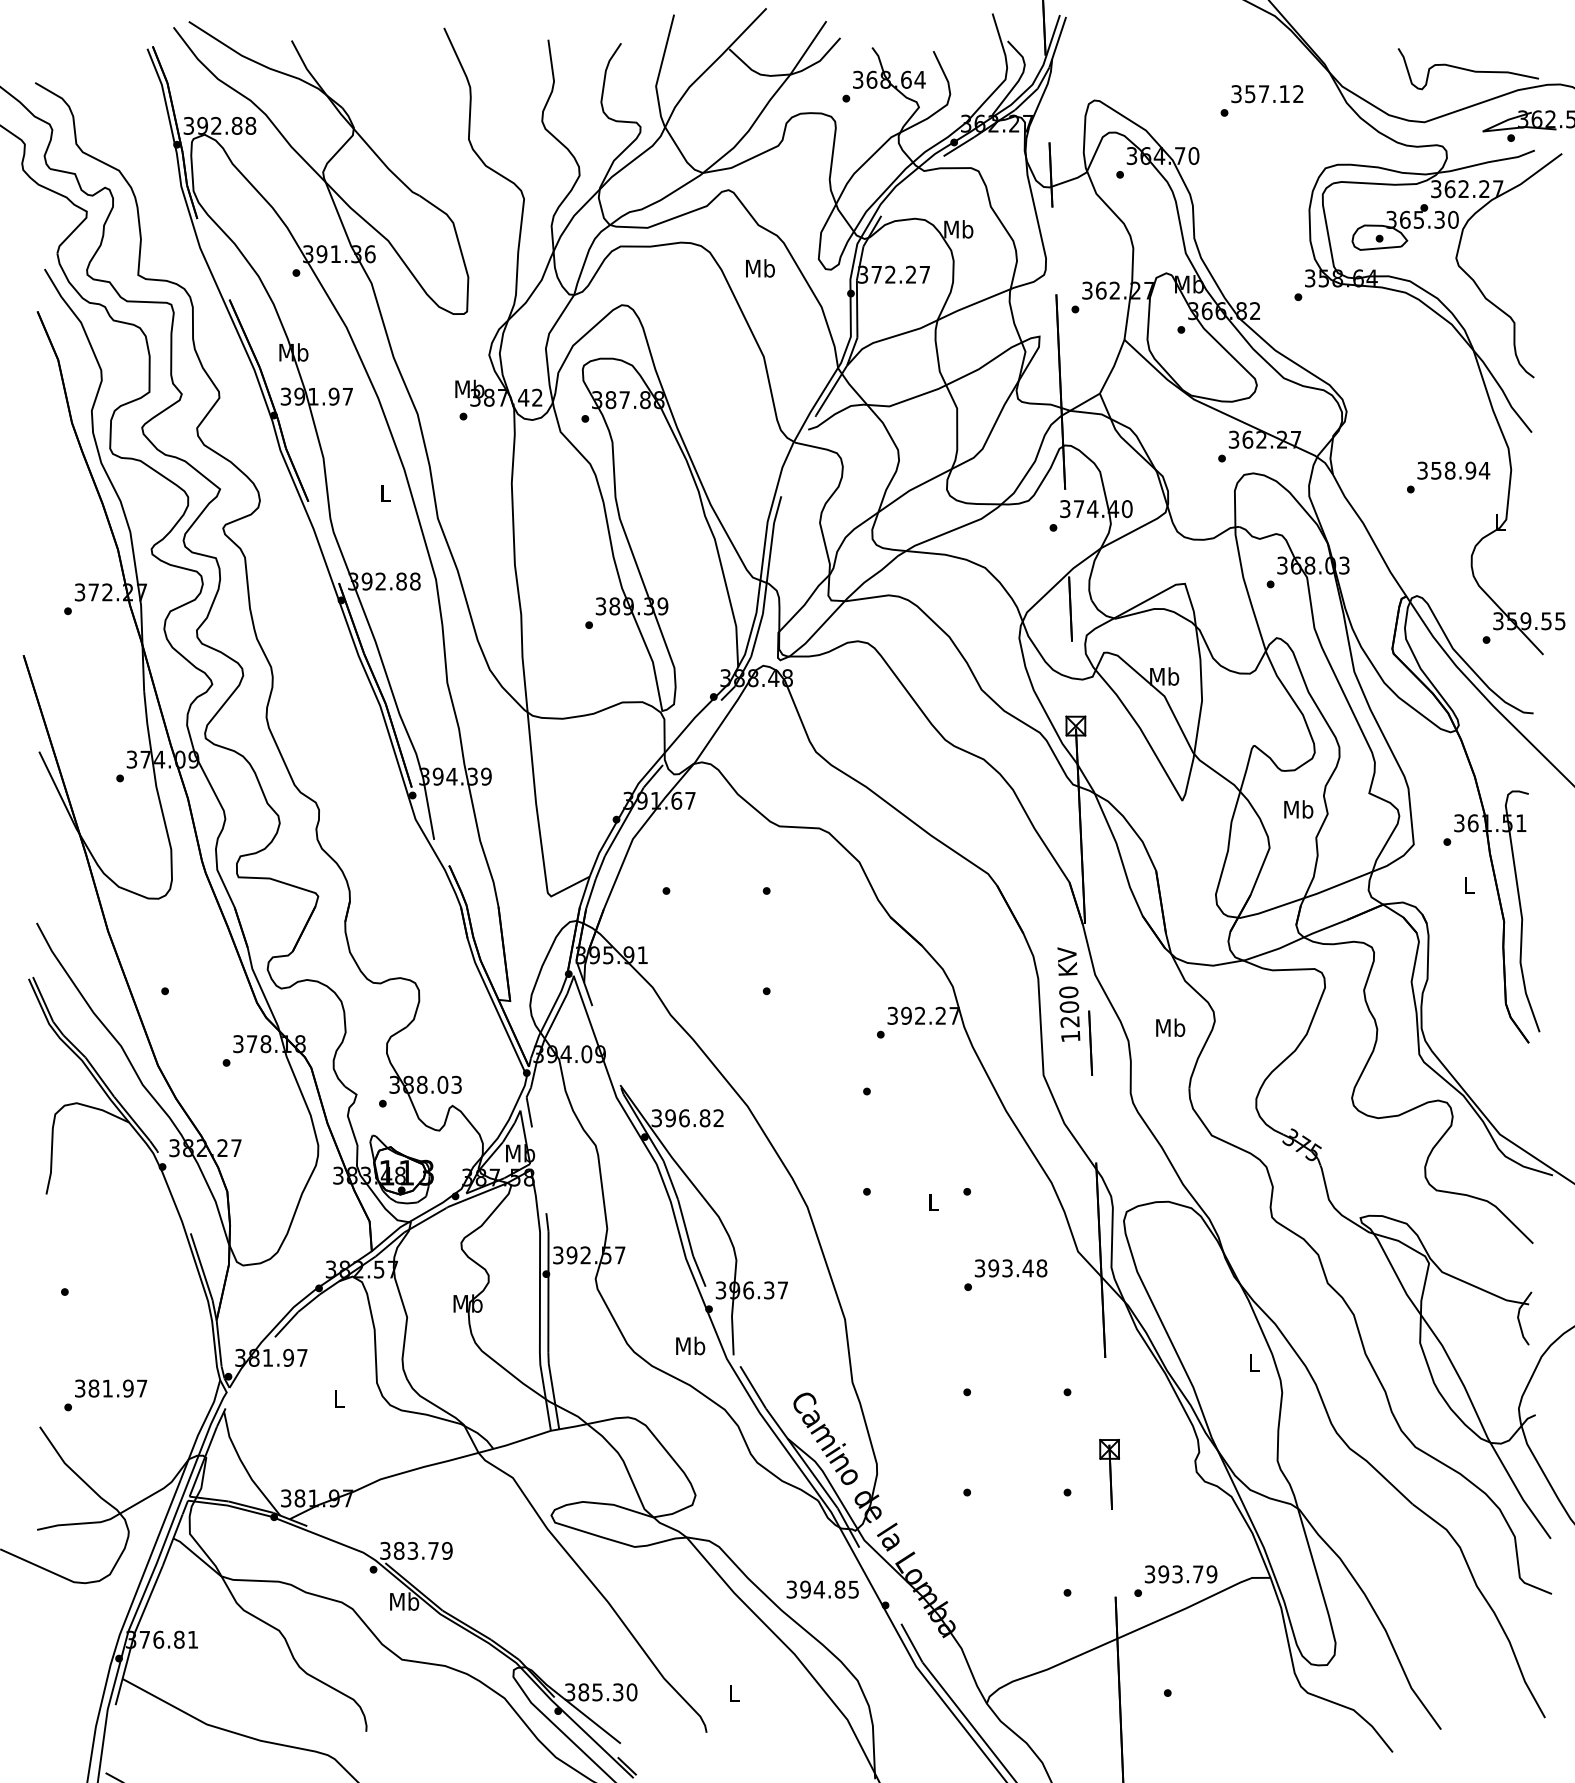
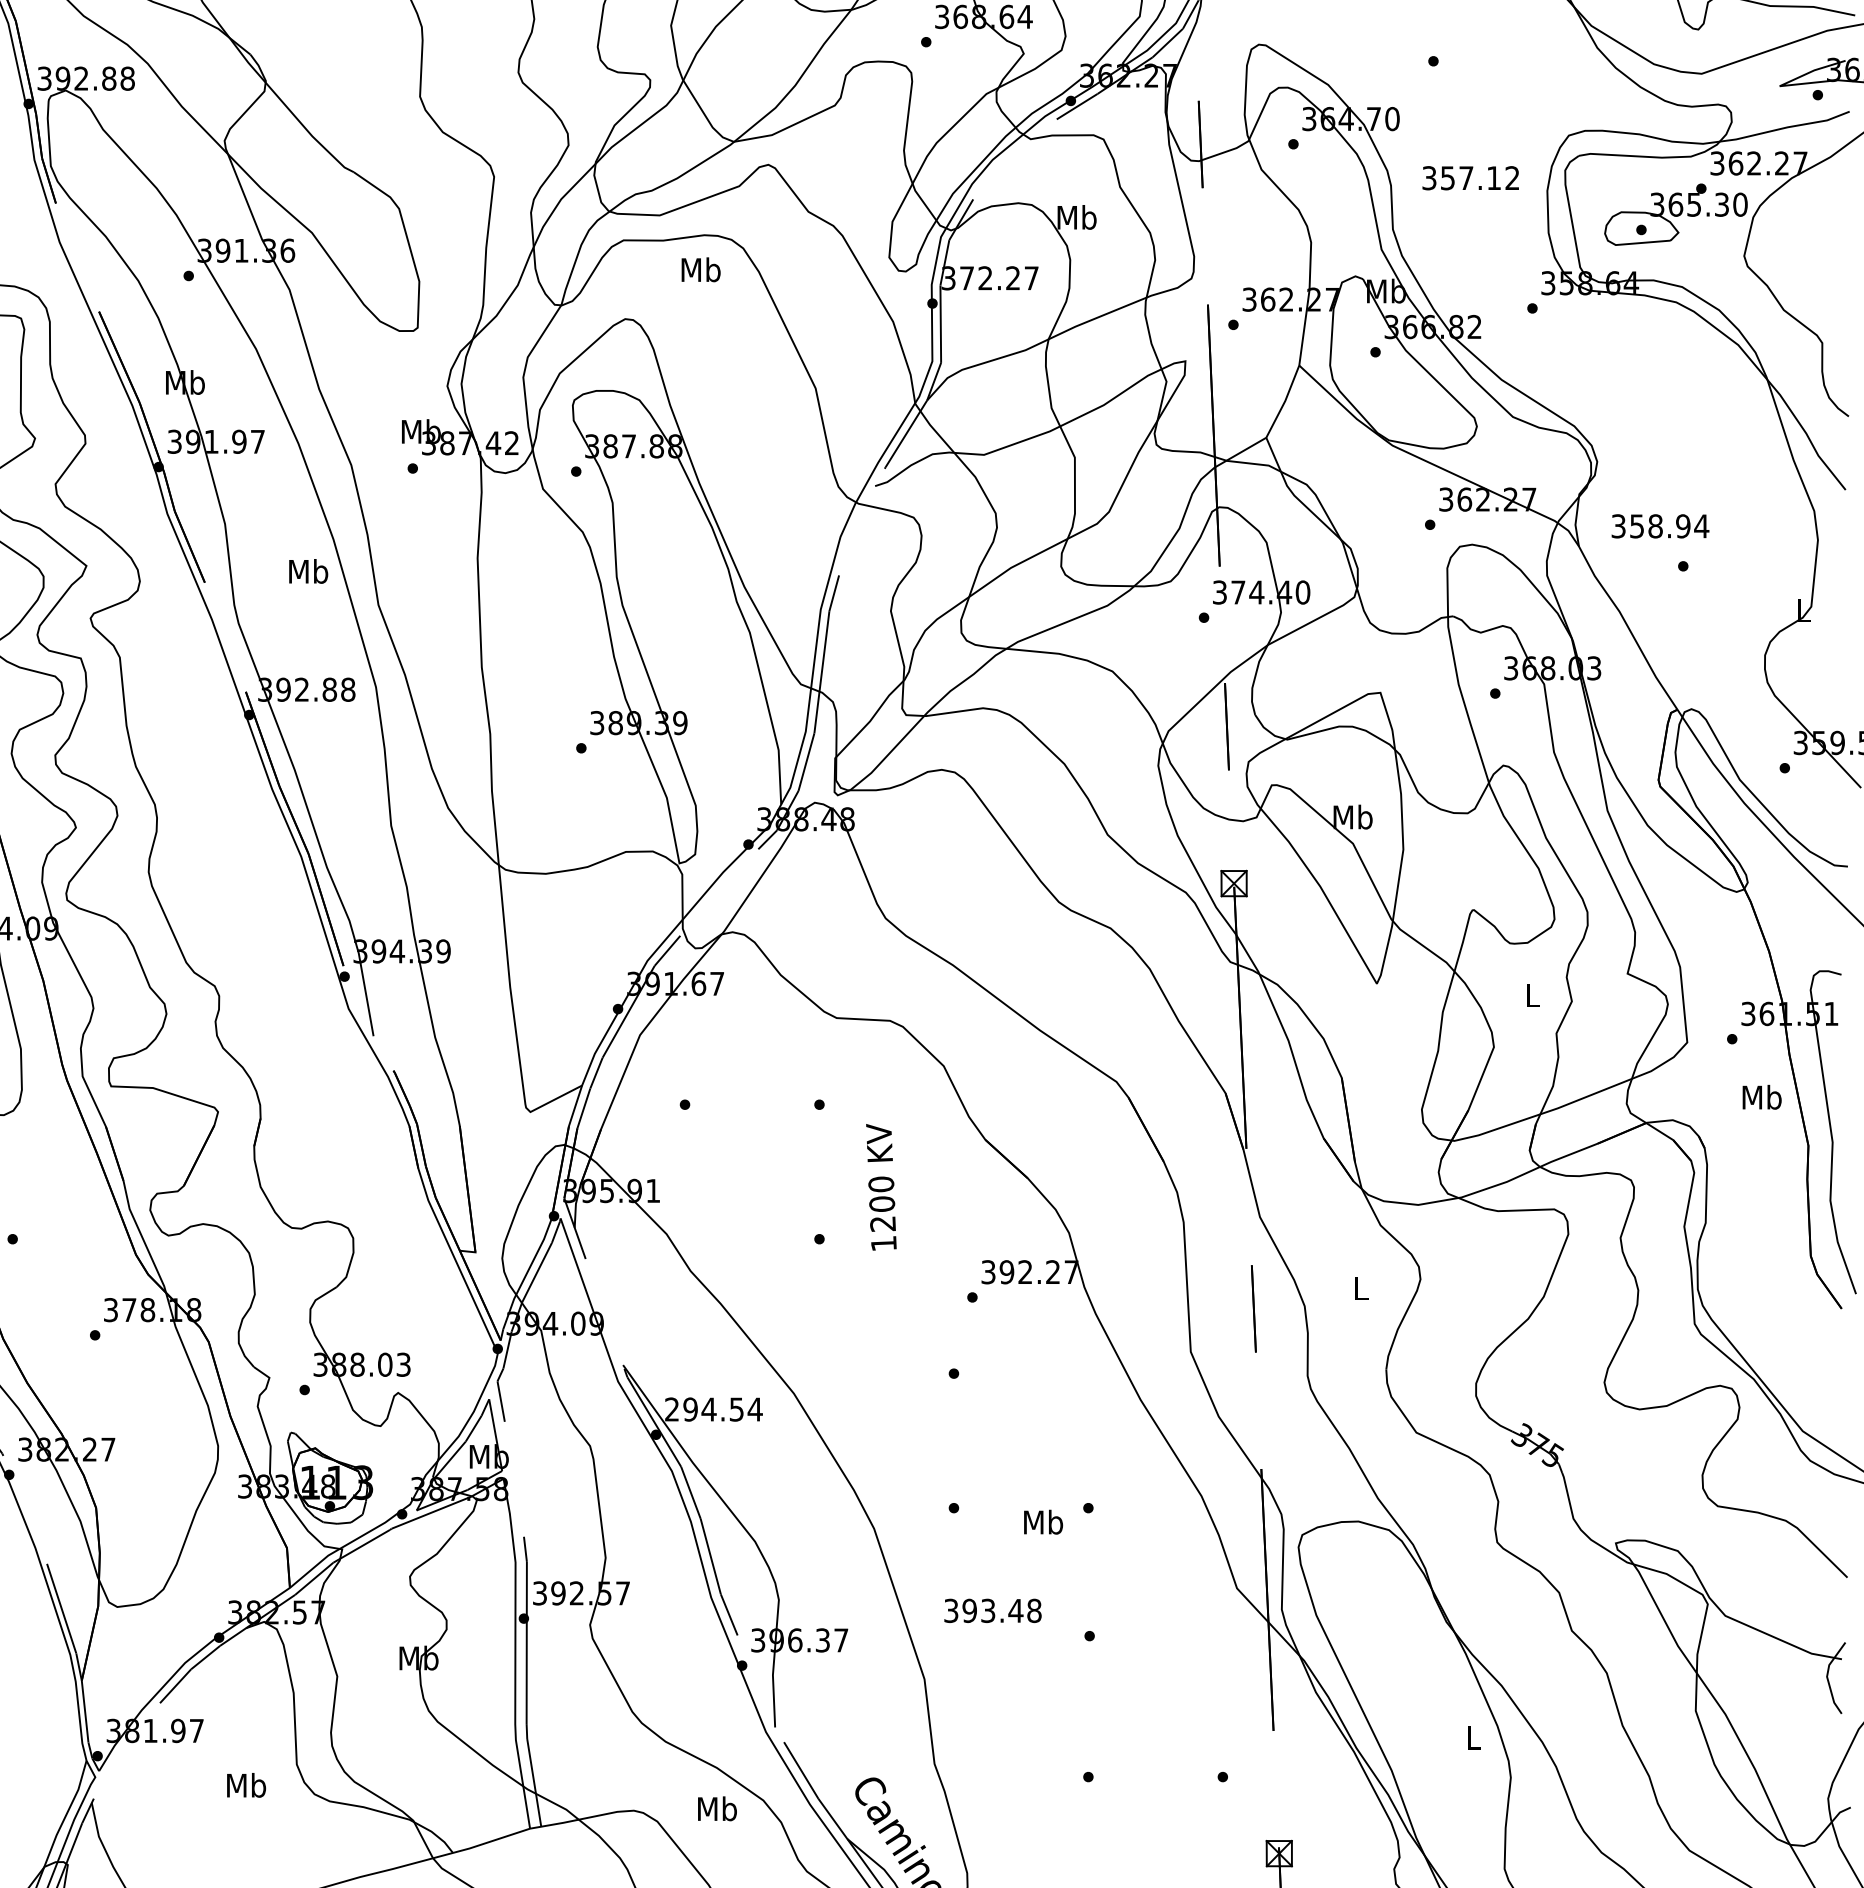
text: (1267, 94) -> (1470, 178), moved
text: (760, 268) -> (701, 269), moved
text: (1453, 470) -> (1660, 526), moved
text: (385, 493) -> (308, 571), L -> Mb
text: (1298, 809) -> (1532, 995), Mb -> L
text: (1469, 885) -> (1761, 1097), L -> Mb
text: (1068, 994) -> (880, 1187), moved
text: (1170, 1027) -> (1361, 1287), Mb -> L
text: (687, 1118) -> (713, 1409), 396.82 -> 294.54
text: (933, 1202) -> (1043, 1522), L -> Mb
text: (1010, 1268) -> (992, 1611), moved
text: (690, 1345) -> (717, 1808), moved
text: (339, 1398) -> (246, 1785), L -> Mb

